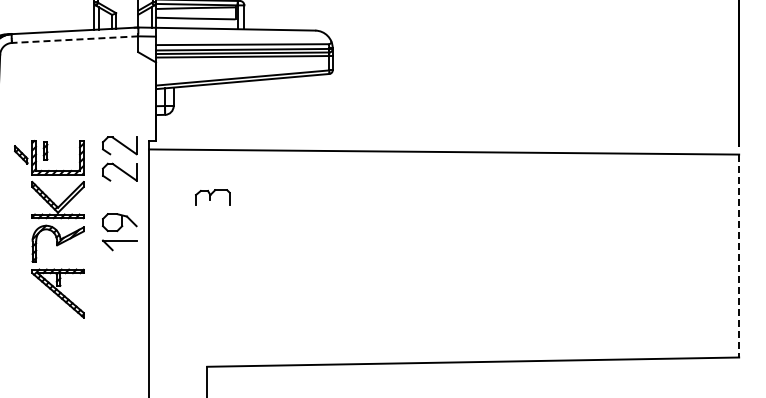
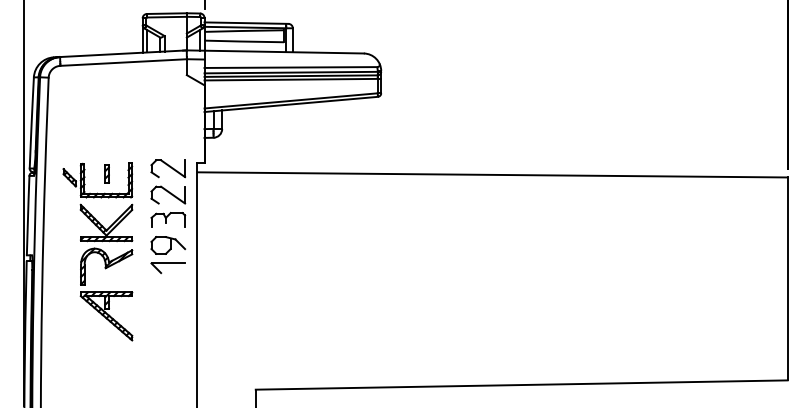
line: (75, 39) -> (123, 62), dashed -> solid
part: (45, 150) -> (106, 173), moved
part: (213, 196) -> (168, 219), moved
line: (739, 256) -> (787, 279), dashed -> solid

